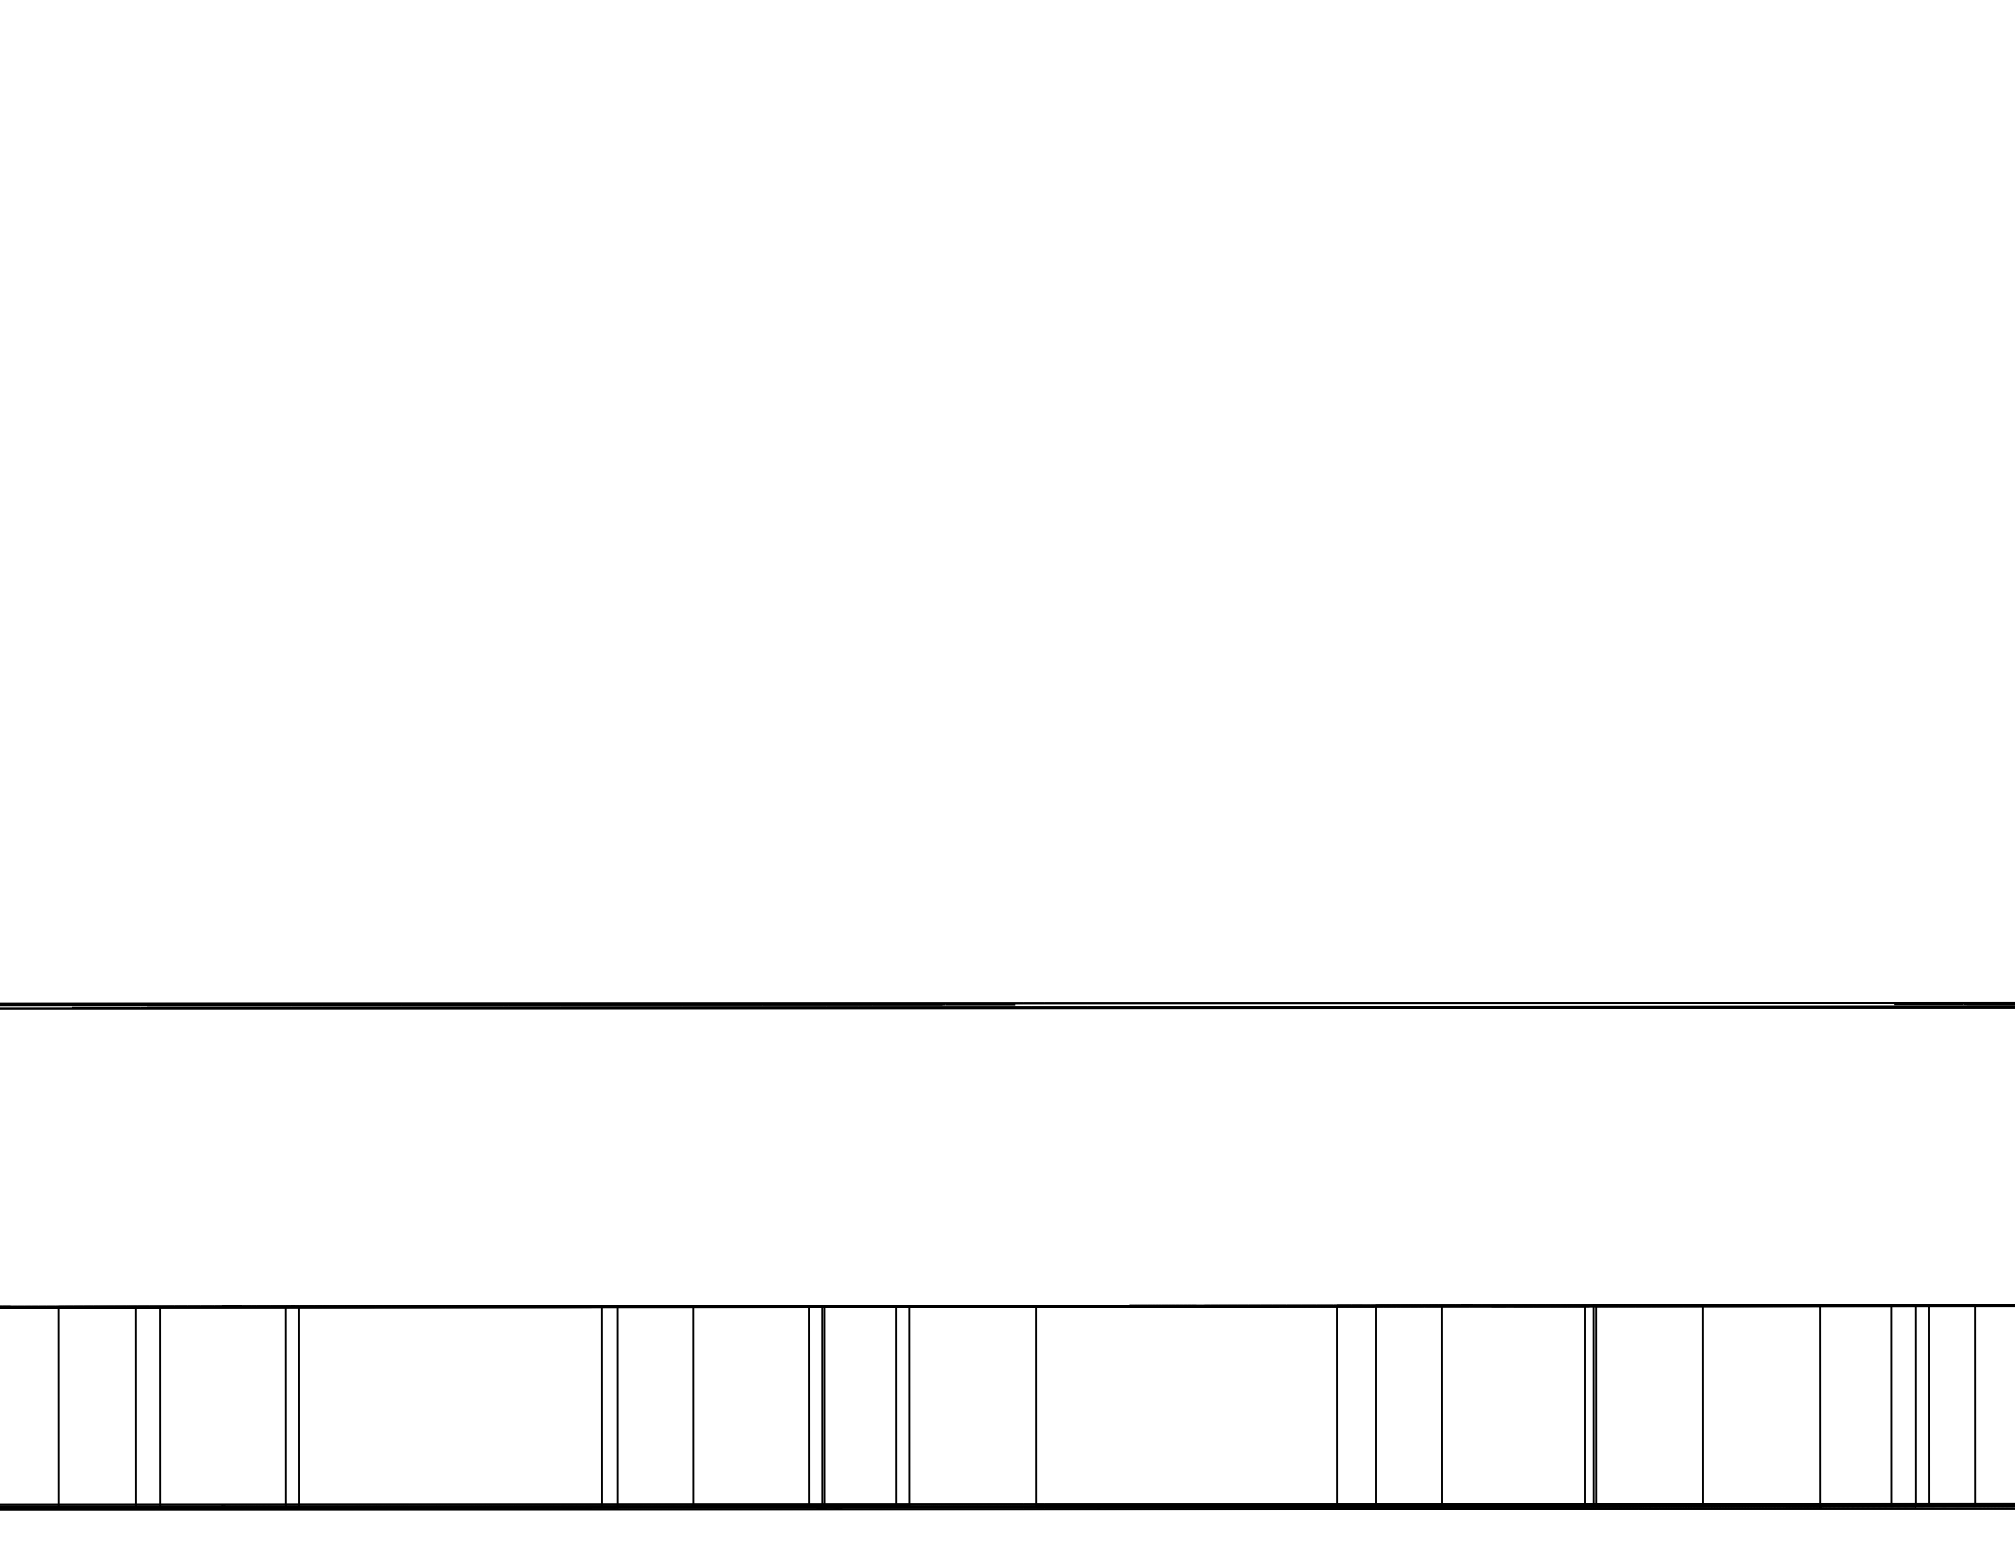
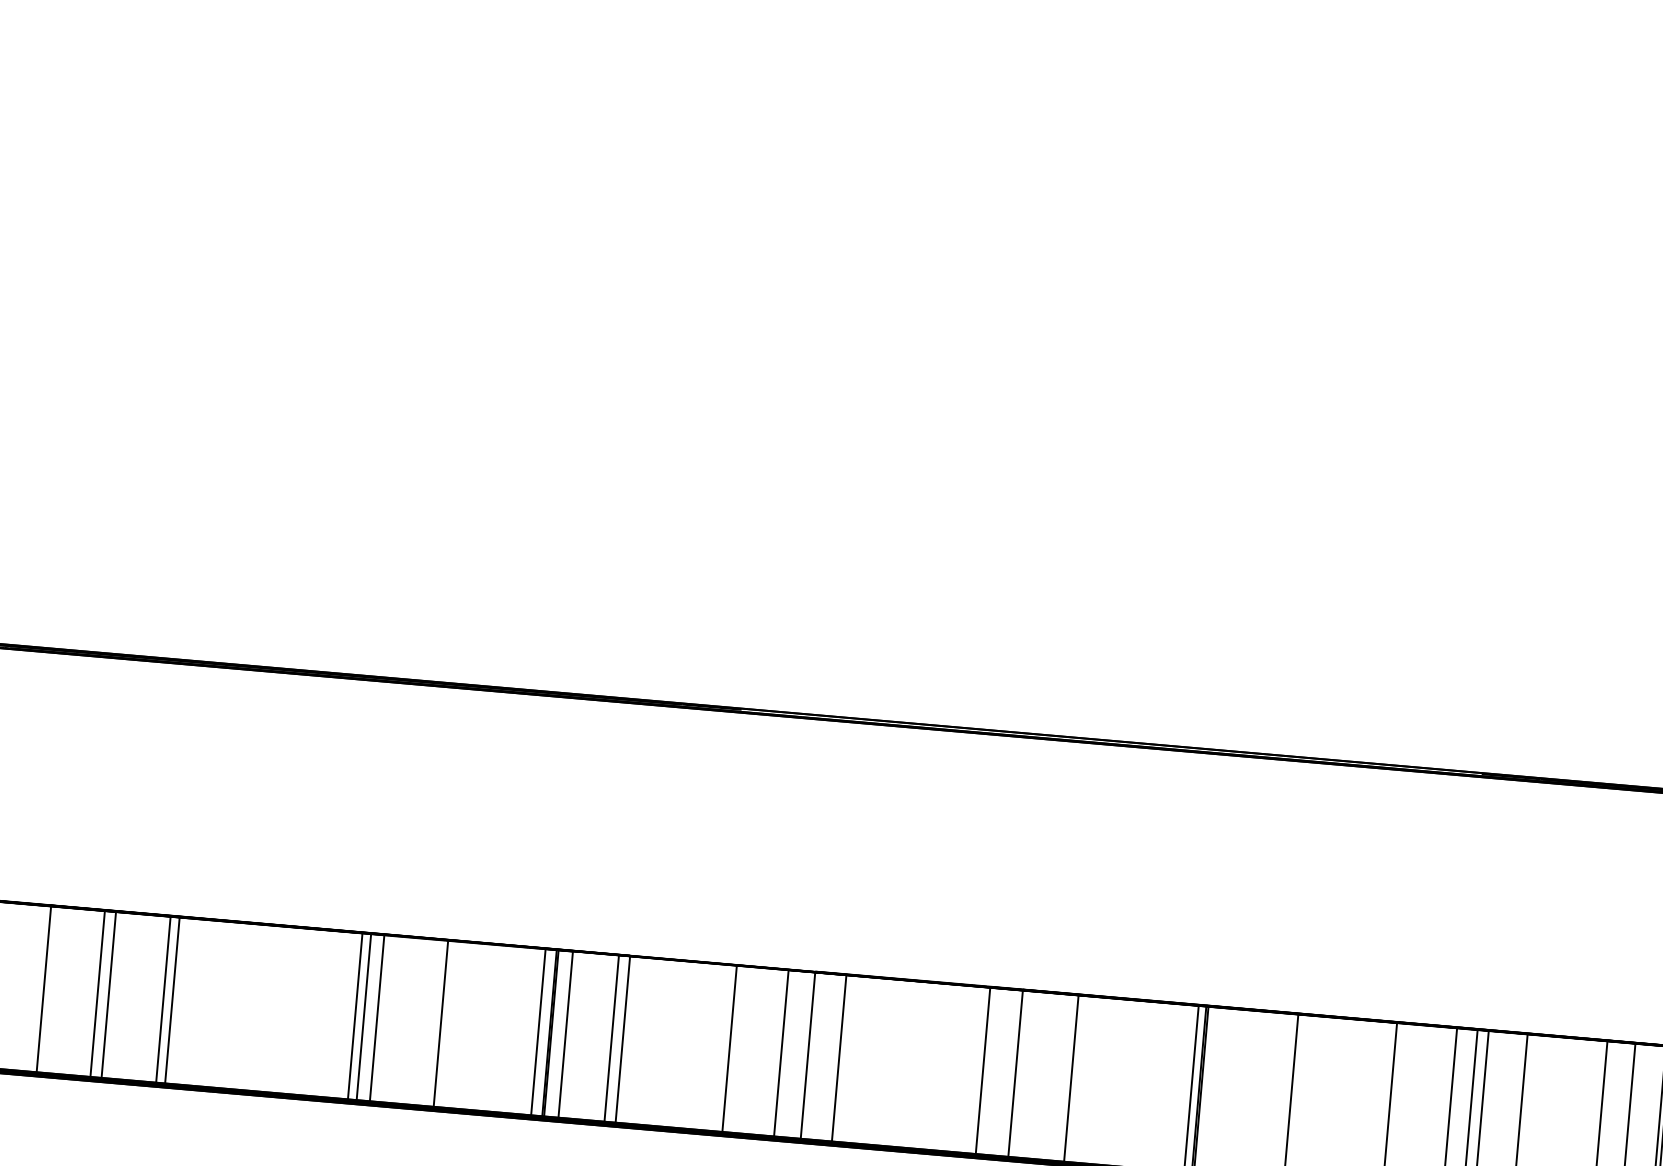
line: (1129, 1405) -> (808, 1055), added
line: (221, 1406) -> (43, 989), added
line: (841, 1406) -> (565, 1035), added
line: (1097, 1406) -> (781, 1054), added
line: (1166, 1406) -> (839, 1059), added
line: (363, 1407) -> (163, 1000), added
line: (374, 1407) -> (172, 1001), added
line: (591, 1407) -> (355, 1017), added

